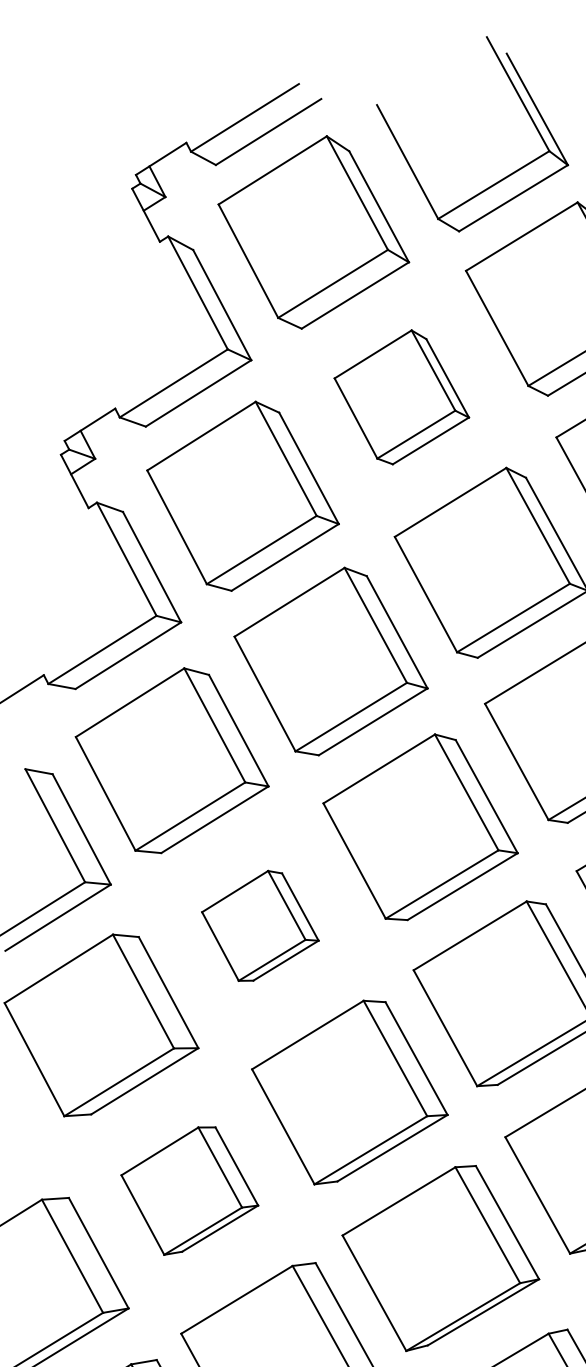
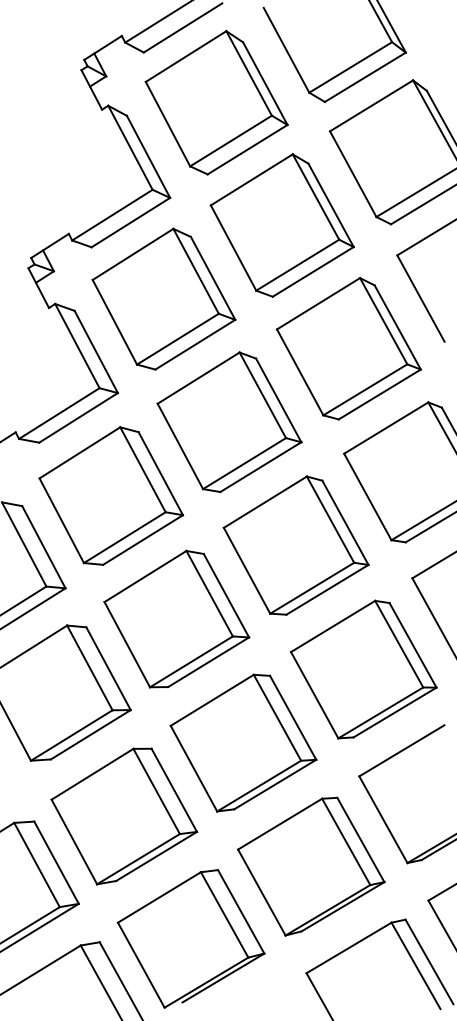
part: (400, 397) -> (281, 225), size x1.43
part: (259, 925) -> (176, 618), size x1.67
part: (189, 1191) -> (124, 816), size x1.43

